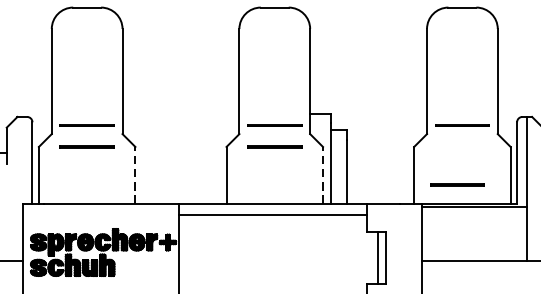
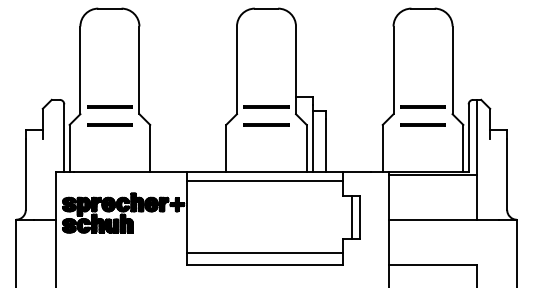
line: (135, 175) -> (150, 148), dashed -> solid
line: (322, 175) -> (306, 148), dashed -> solid
line: (456, 184) -> (422, 124), moved

